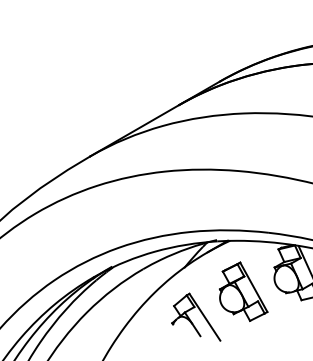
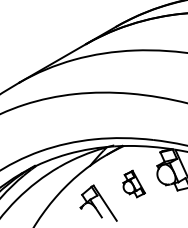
part: (243, 291) -> (134, 183), size x0.6

